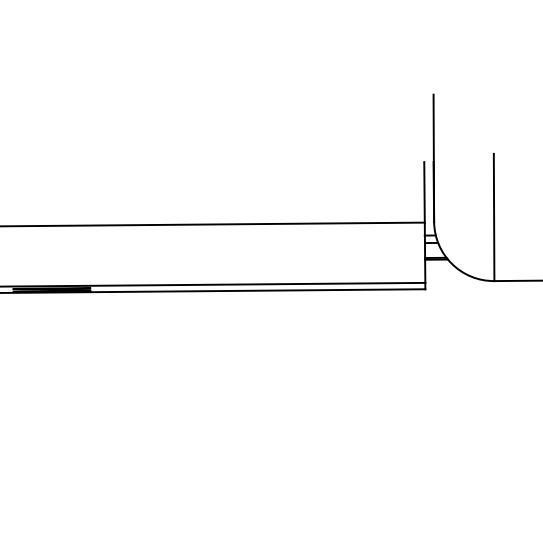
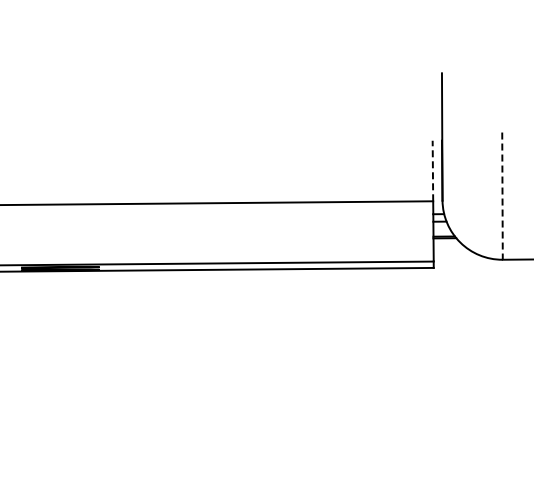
line: (424, 191) -> (432, 170), solid -> dashed
line: (494, 217) -> (502, 196), solid -> dashed

